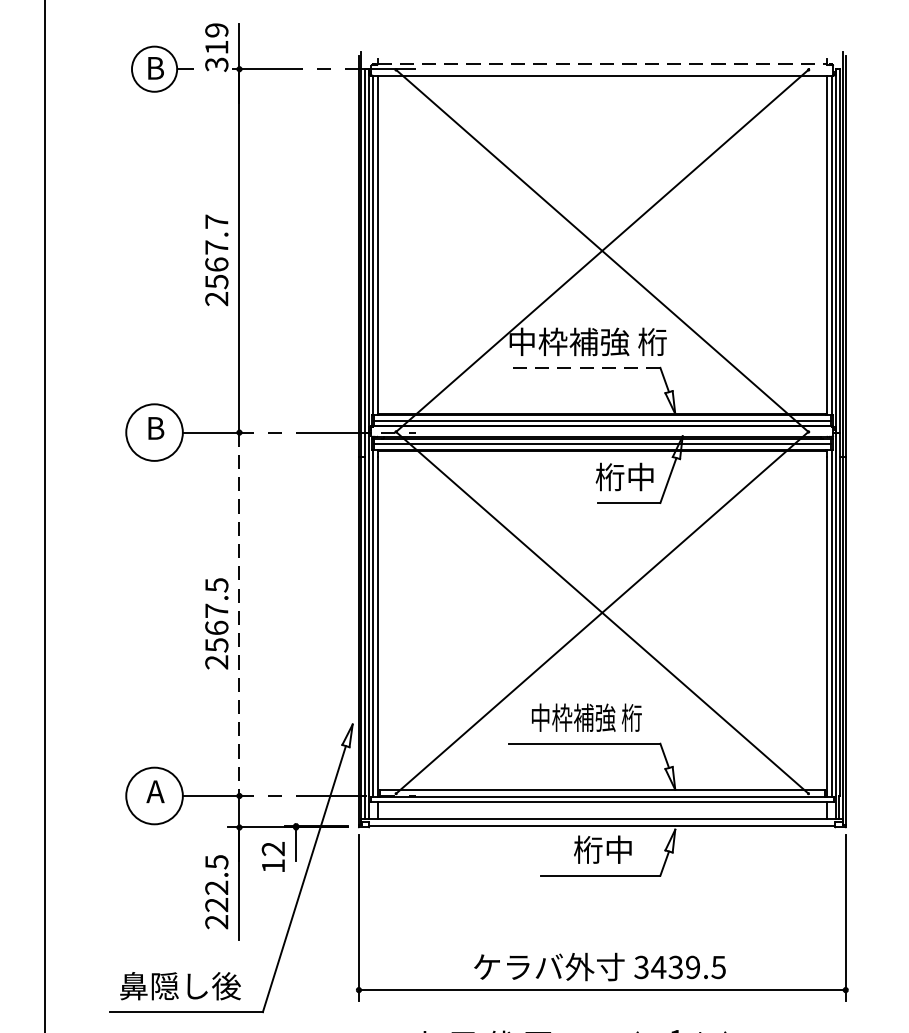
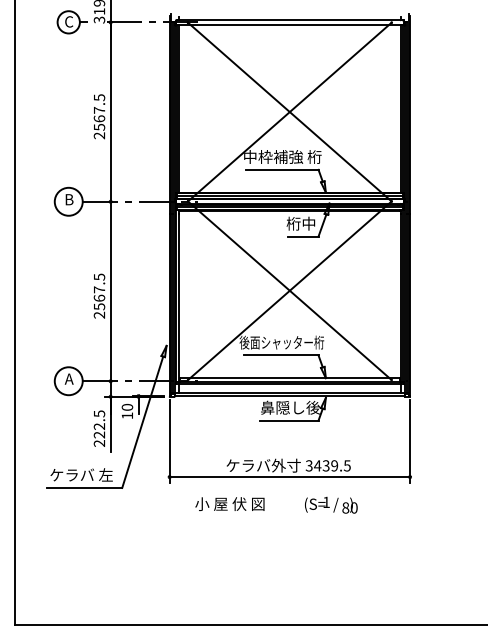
line: (603, 63) -> (290, 19), dashed -> solid
text: (156, 67) -> (69, 21), B -> C
text: (216, 221) -> (99, 97), 2567.7 -> 2567.5
line: (587, 367) -> (282, 169), dashed -> solid
line: (239, 614) -> (110, 291), dashed -> solid
text: (585, 717) -> (281, 342), 中枠補強 桁 -> 後面シャッター桁
text: (273, 847) -> (127, 406), 12 -> 10
text: (603, 849) -> (290, 407), 桁中 -> 鼻隠し後
text: (180, 986) -> (81, 475), 鼻隠し後 -> ケラバ 左

